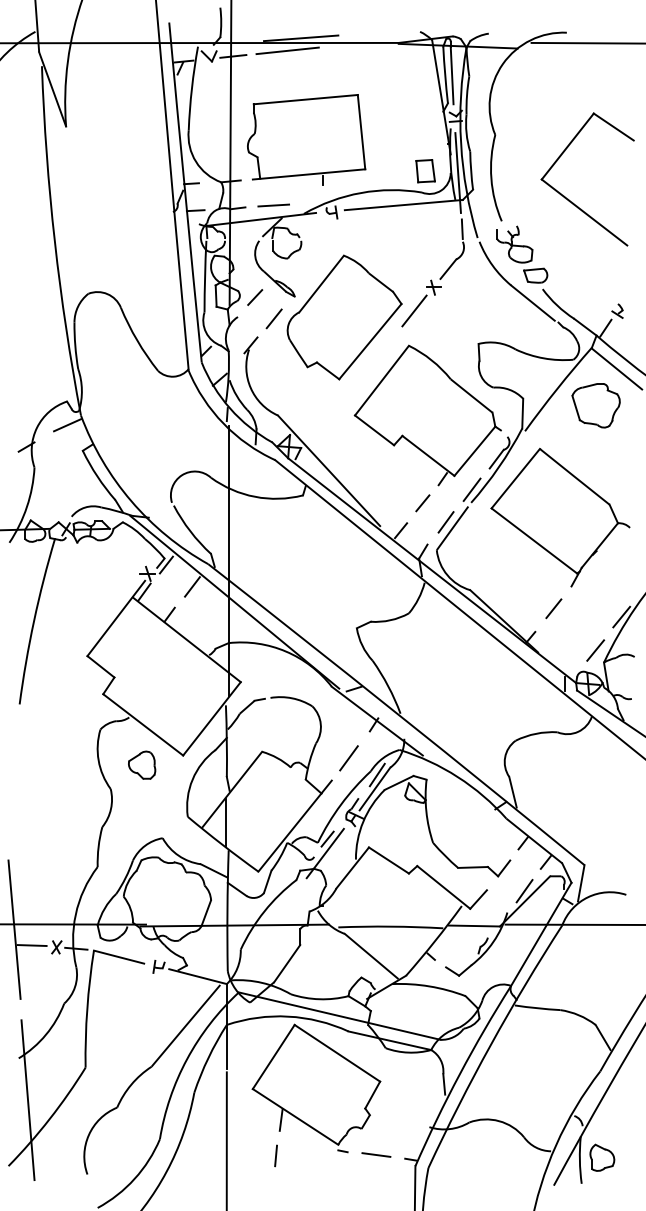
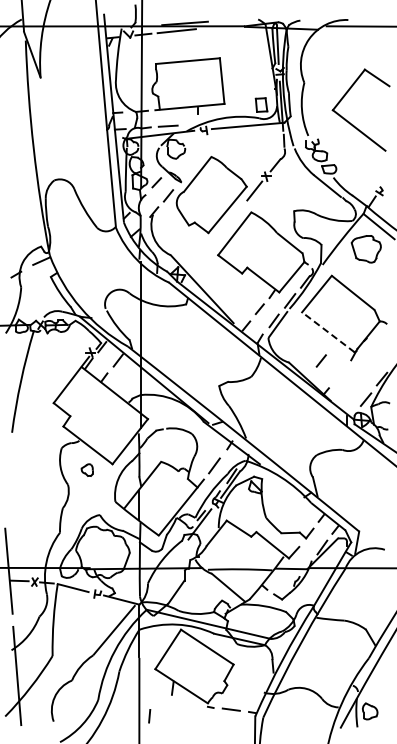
line: (534, 541) -> (328, 332), solid -> dashed
line: (552, 607) -> (320, 360), moved
part: (142, 764) -> (87, 469), size x0.7
line: (275, 1156) -> (149, 716), moved

